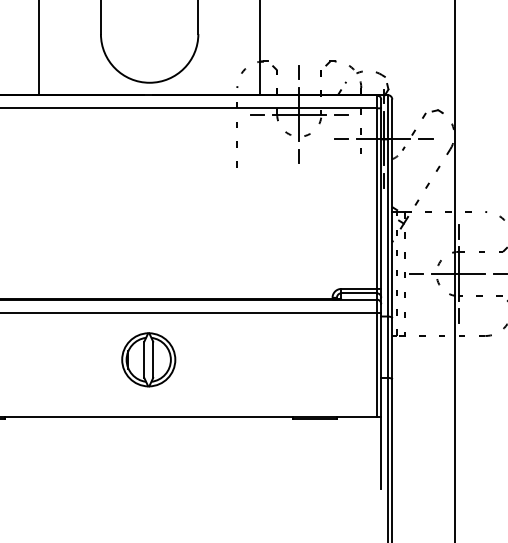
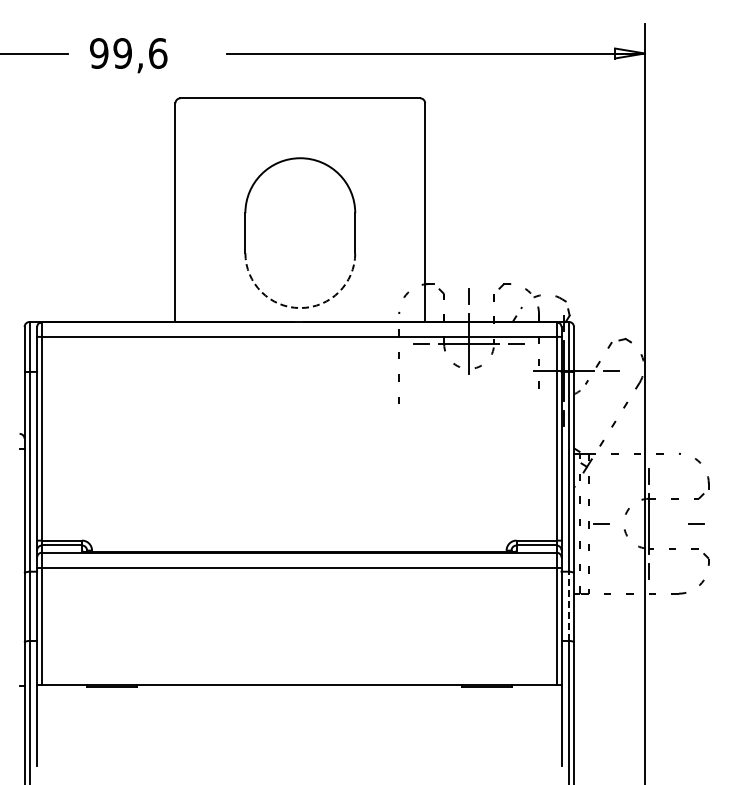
arc: (149, 83) -> (300, 308), solid -> dashed
line: (341, 138) -> (516, 370), removed
line: (298, 156) -> (468, 391), removed
line: (458, 273) -> (648, 523), removed
line: (388, 347) -> (569, 606), solid -> dashed
part: (148, 359) -> (299, 620), removed

